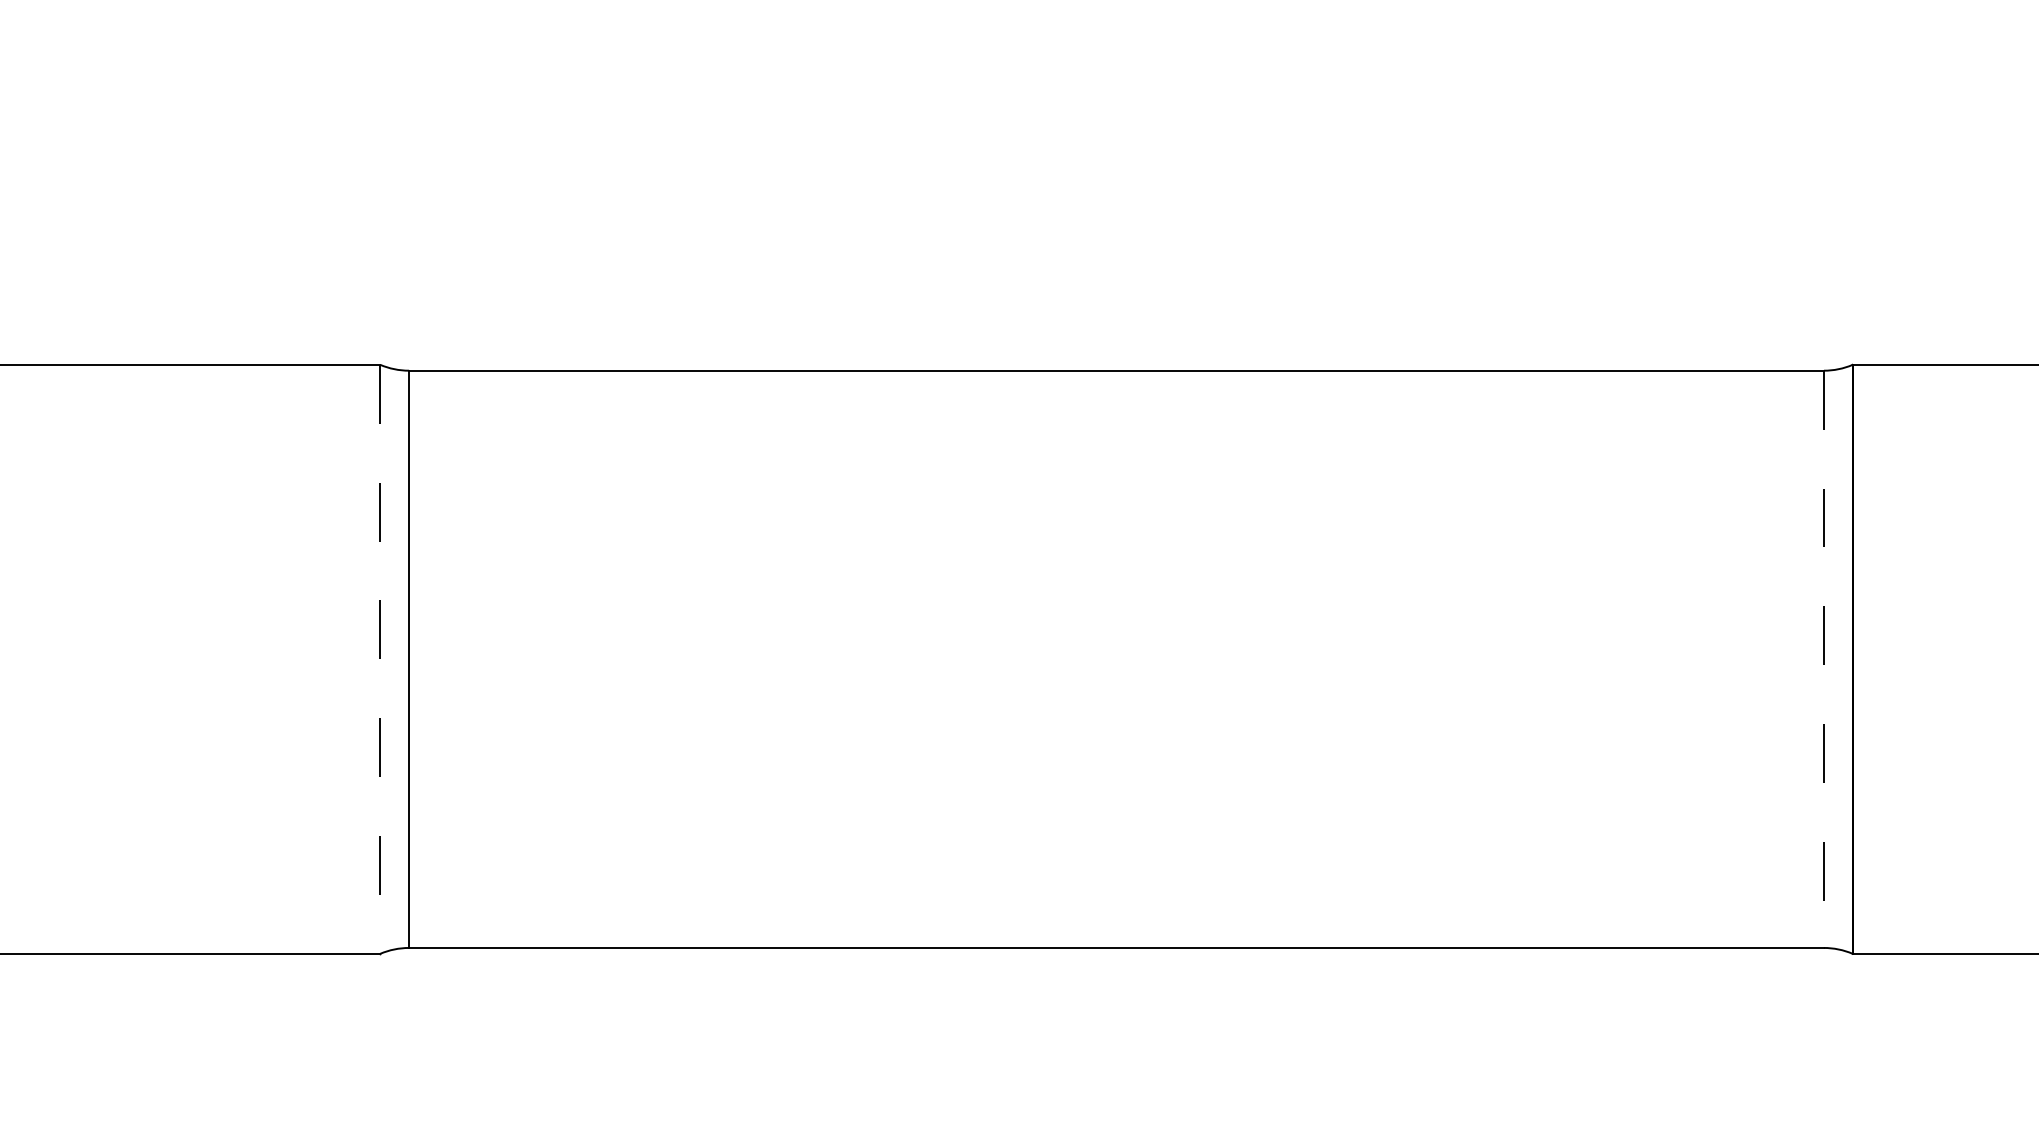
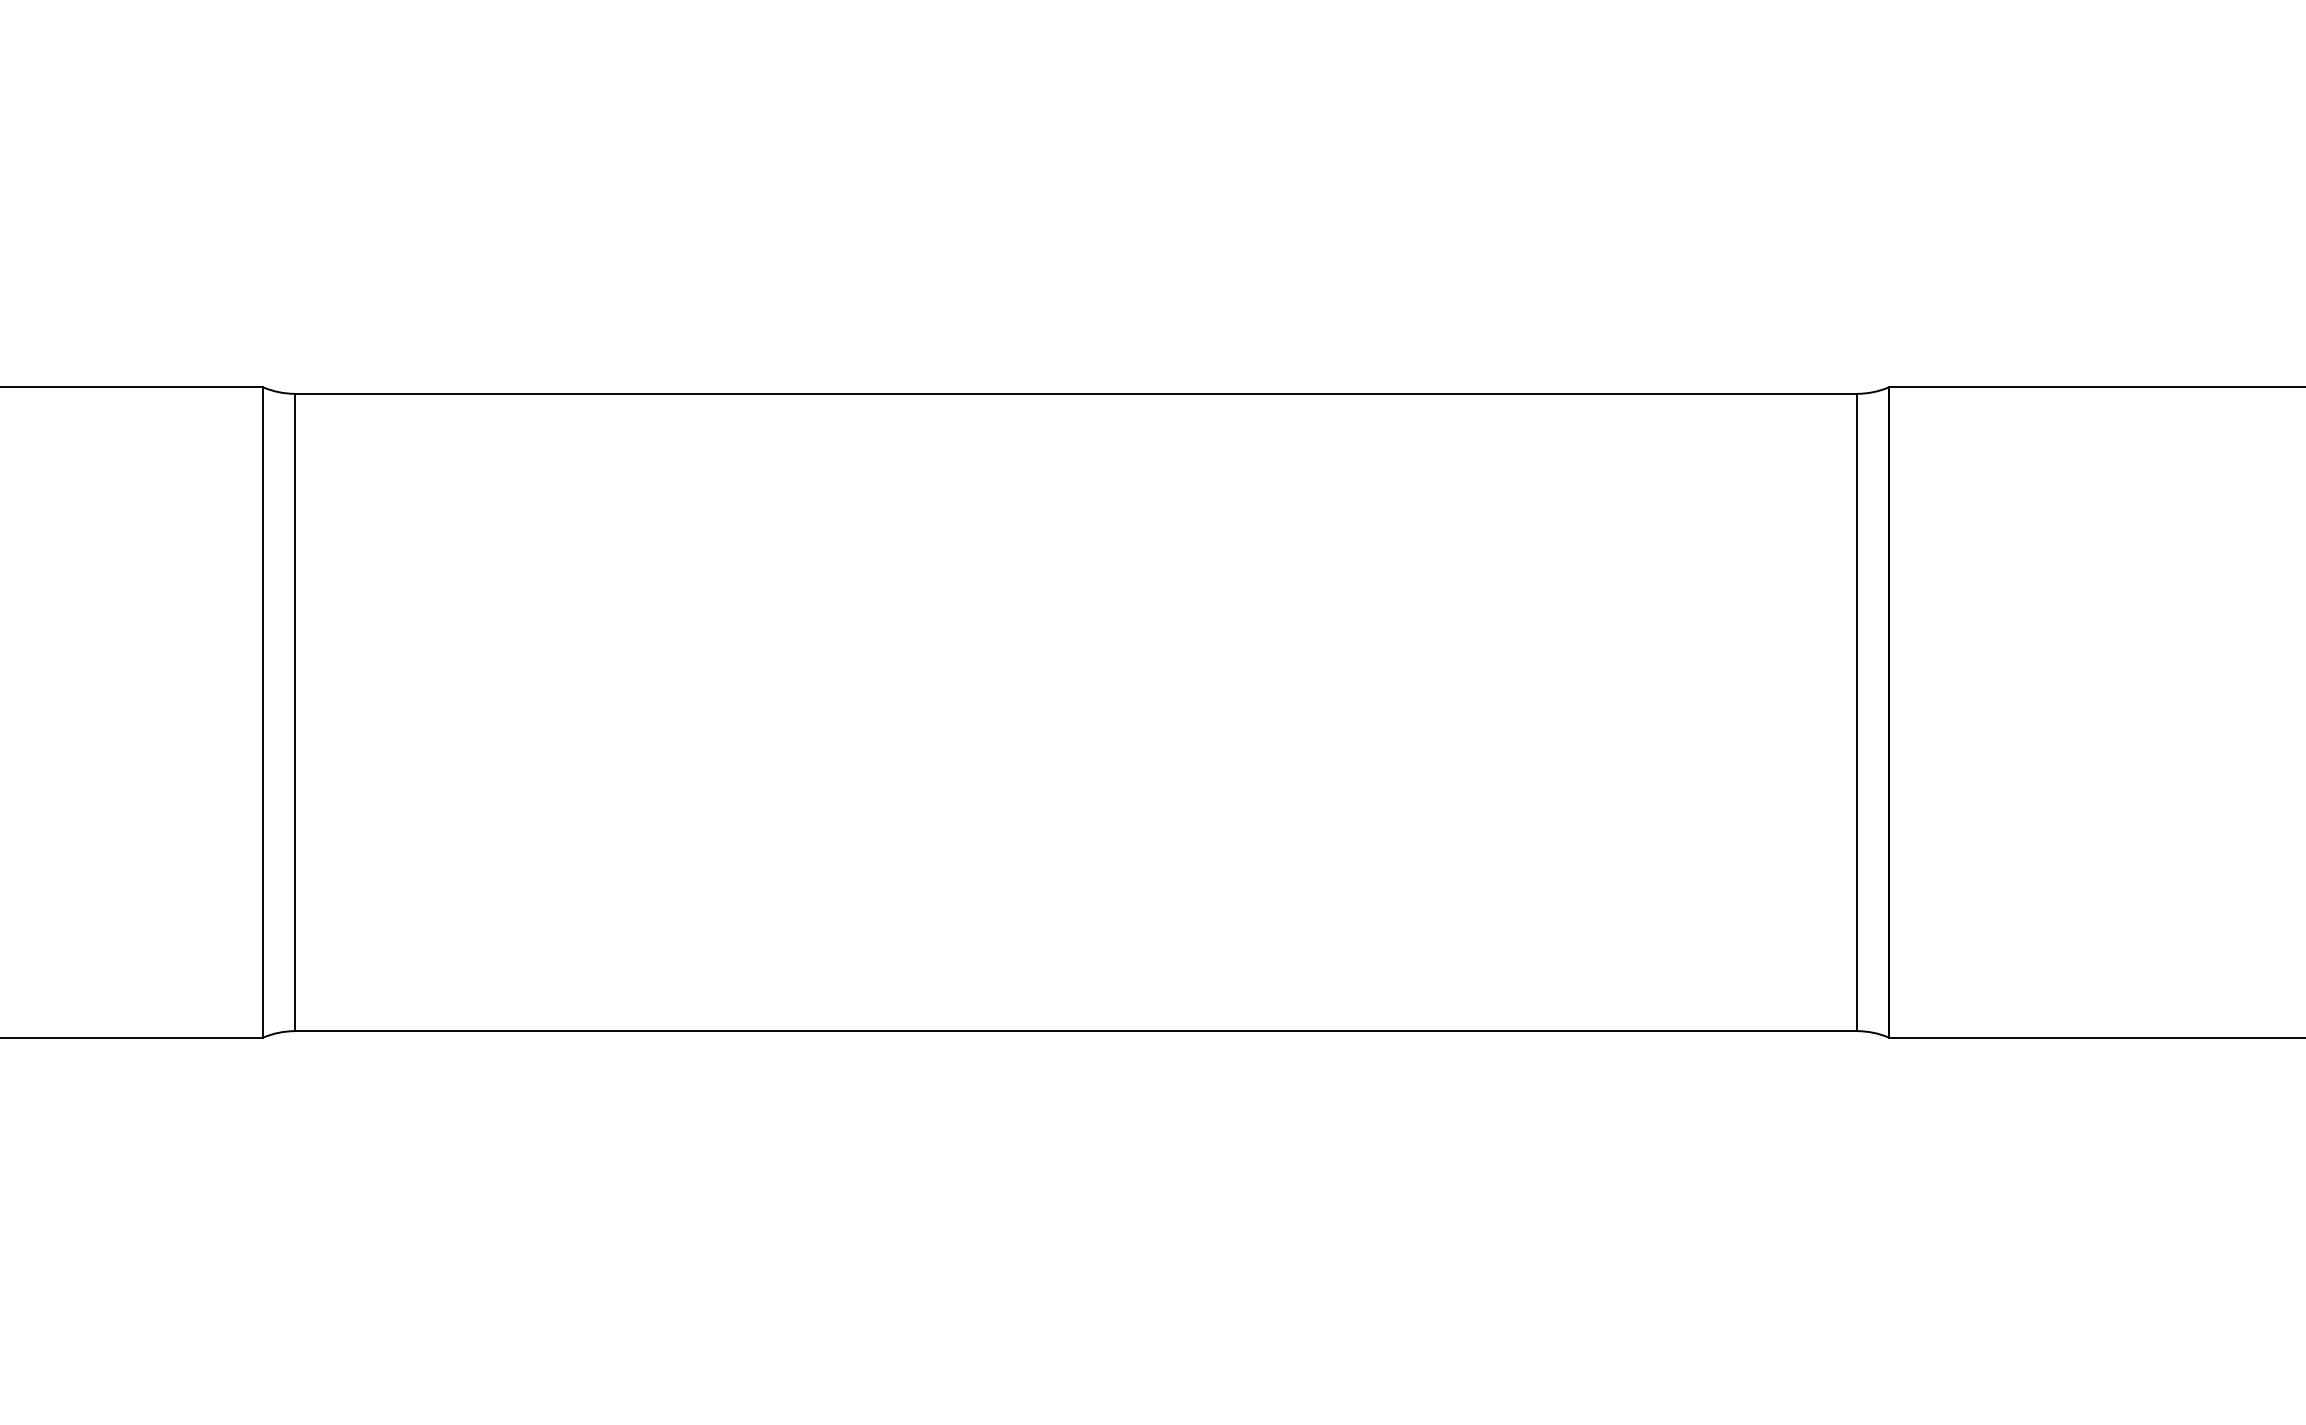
line: (380, 659) -> (263, 712), dashed -> solid
line: (1824, 659) -> (1857, 712), dashed -> solid

